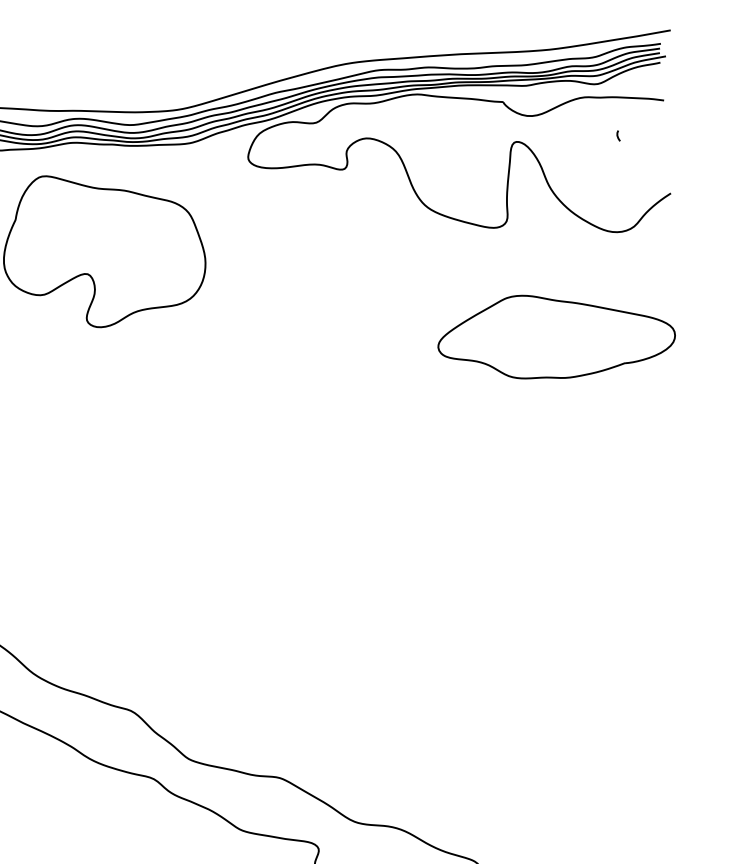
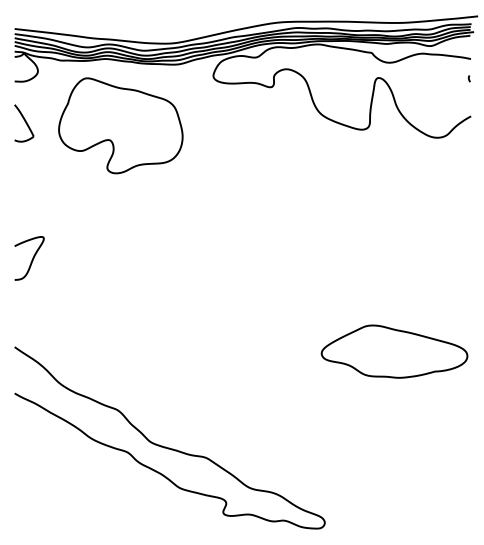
line: (616, 135) -> (468, 78), moved
part: (556, 335) -> (394, 351), moved

